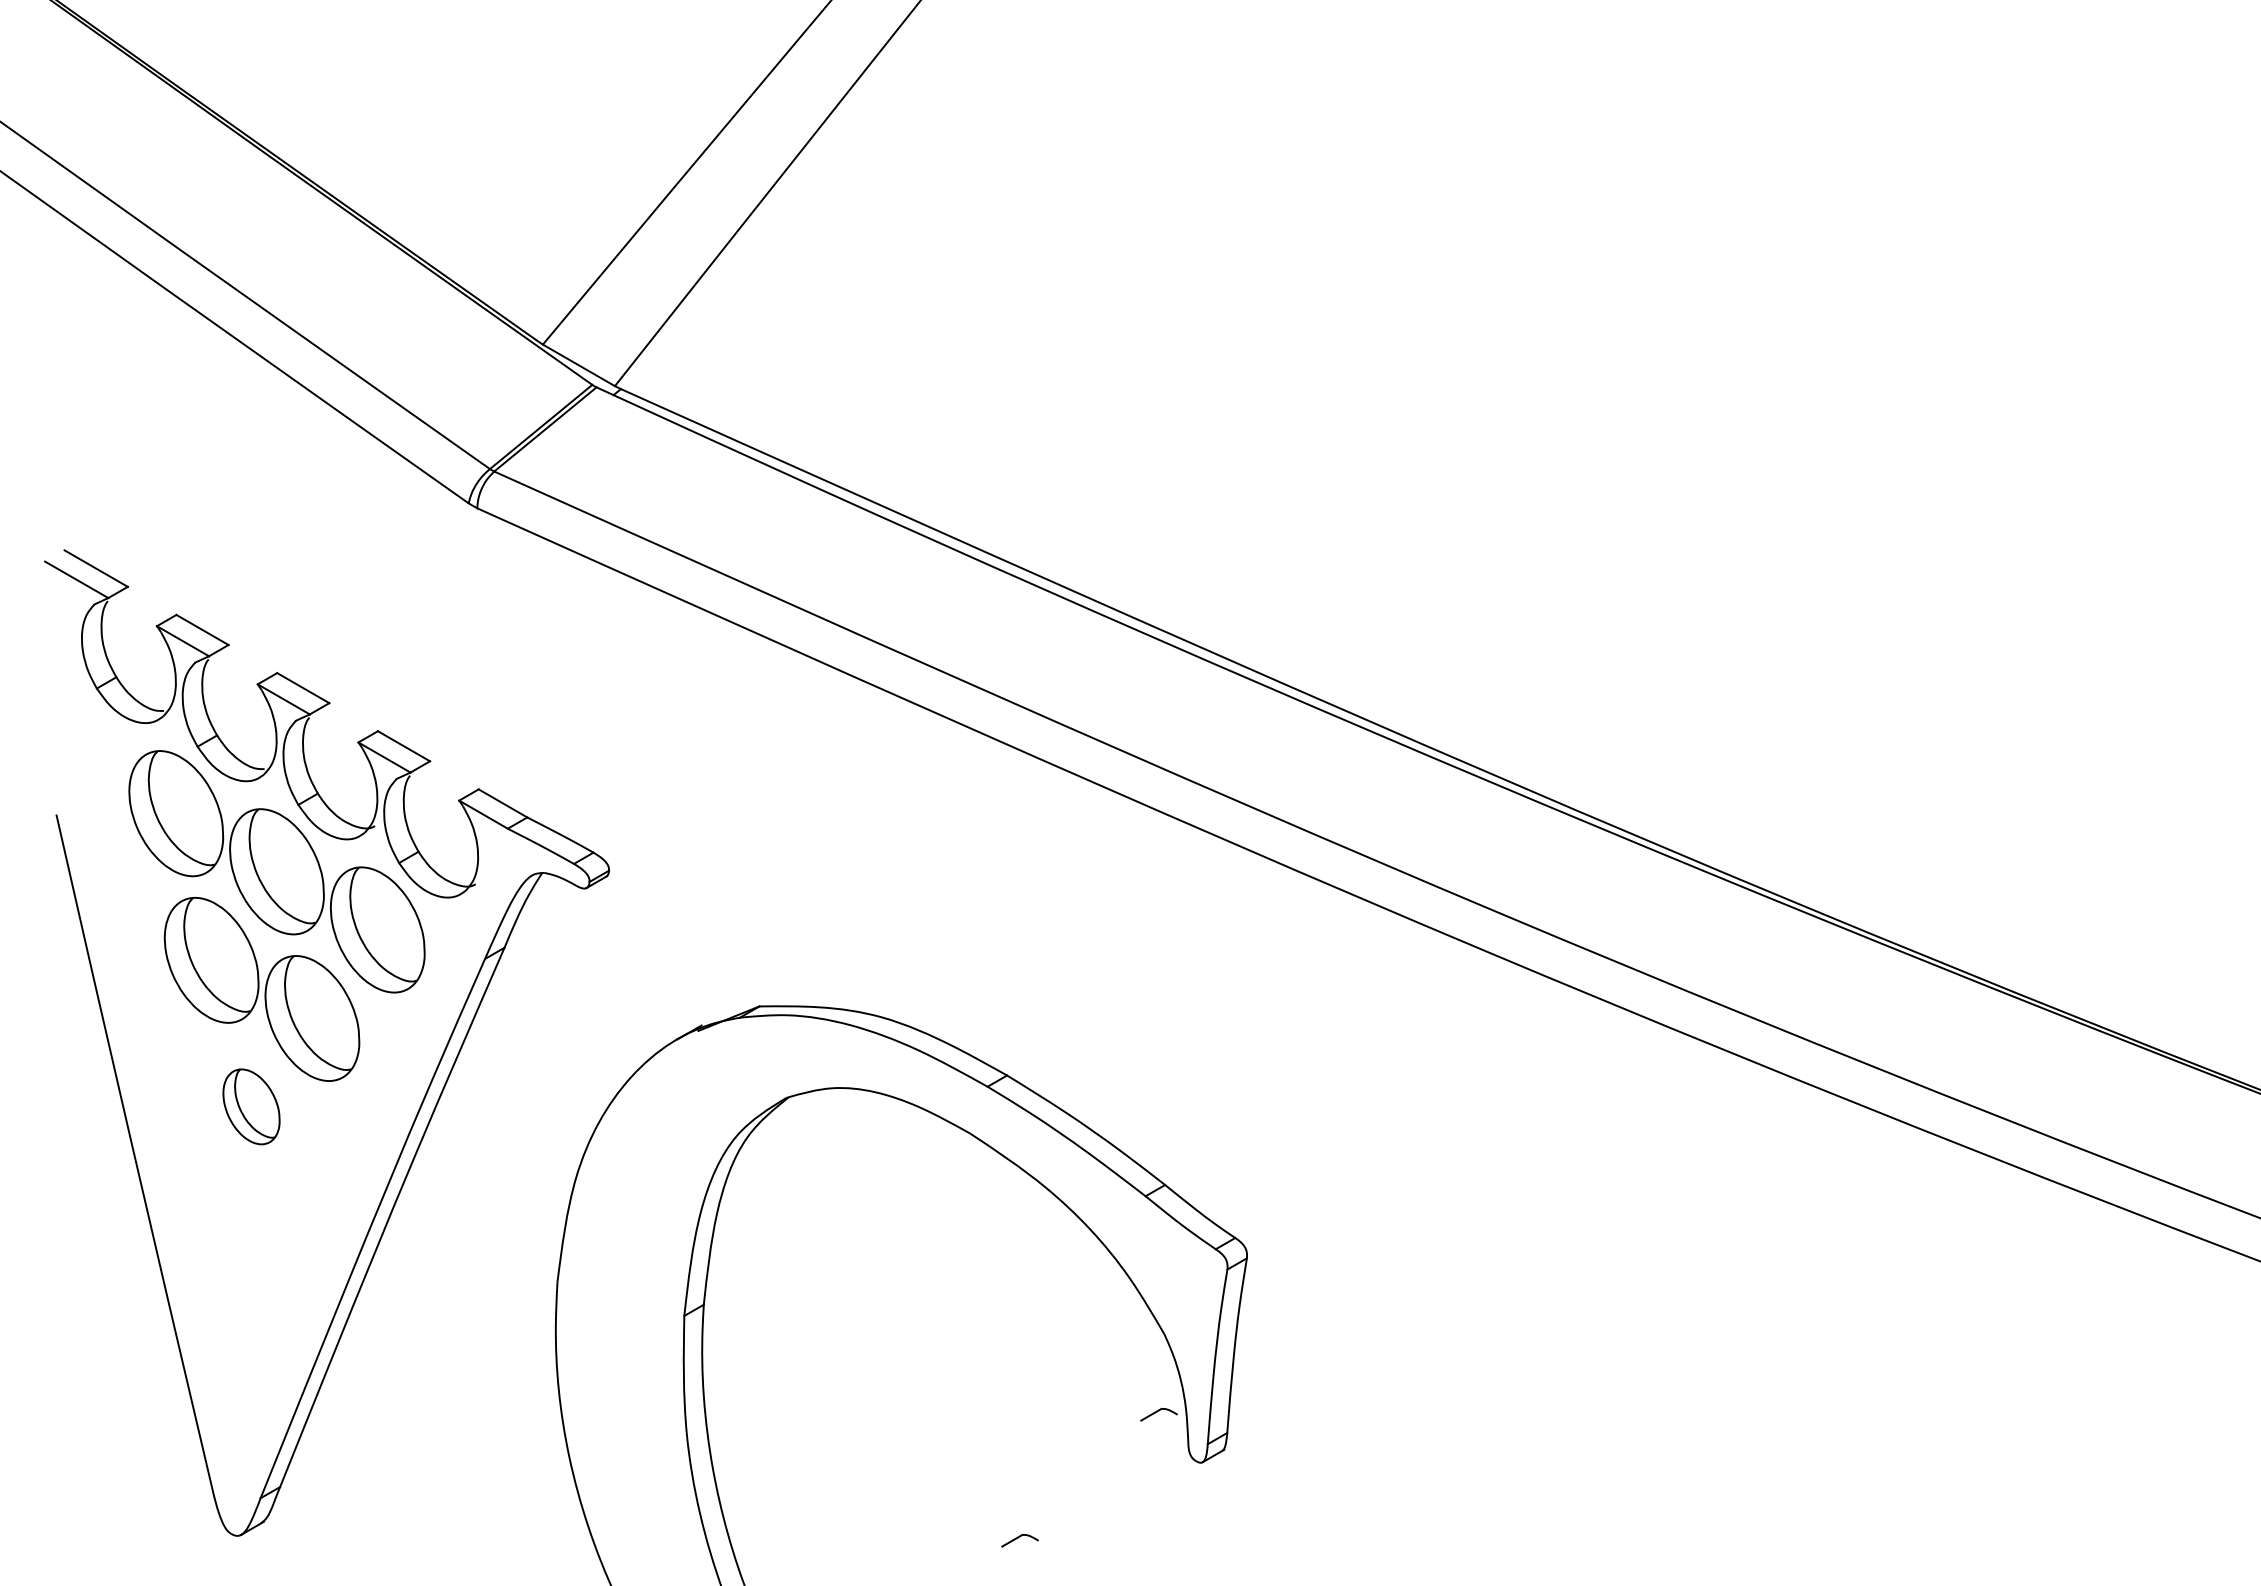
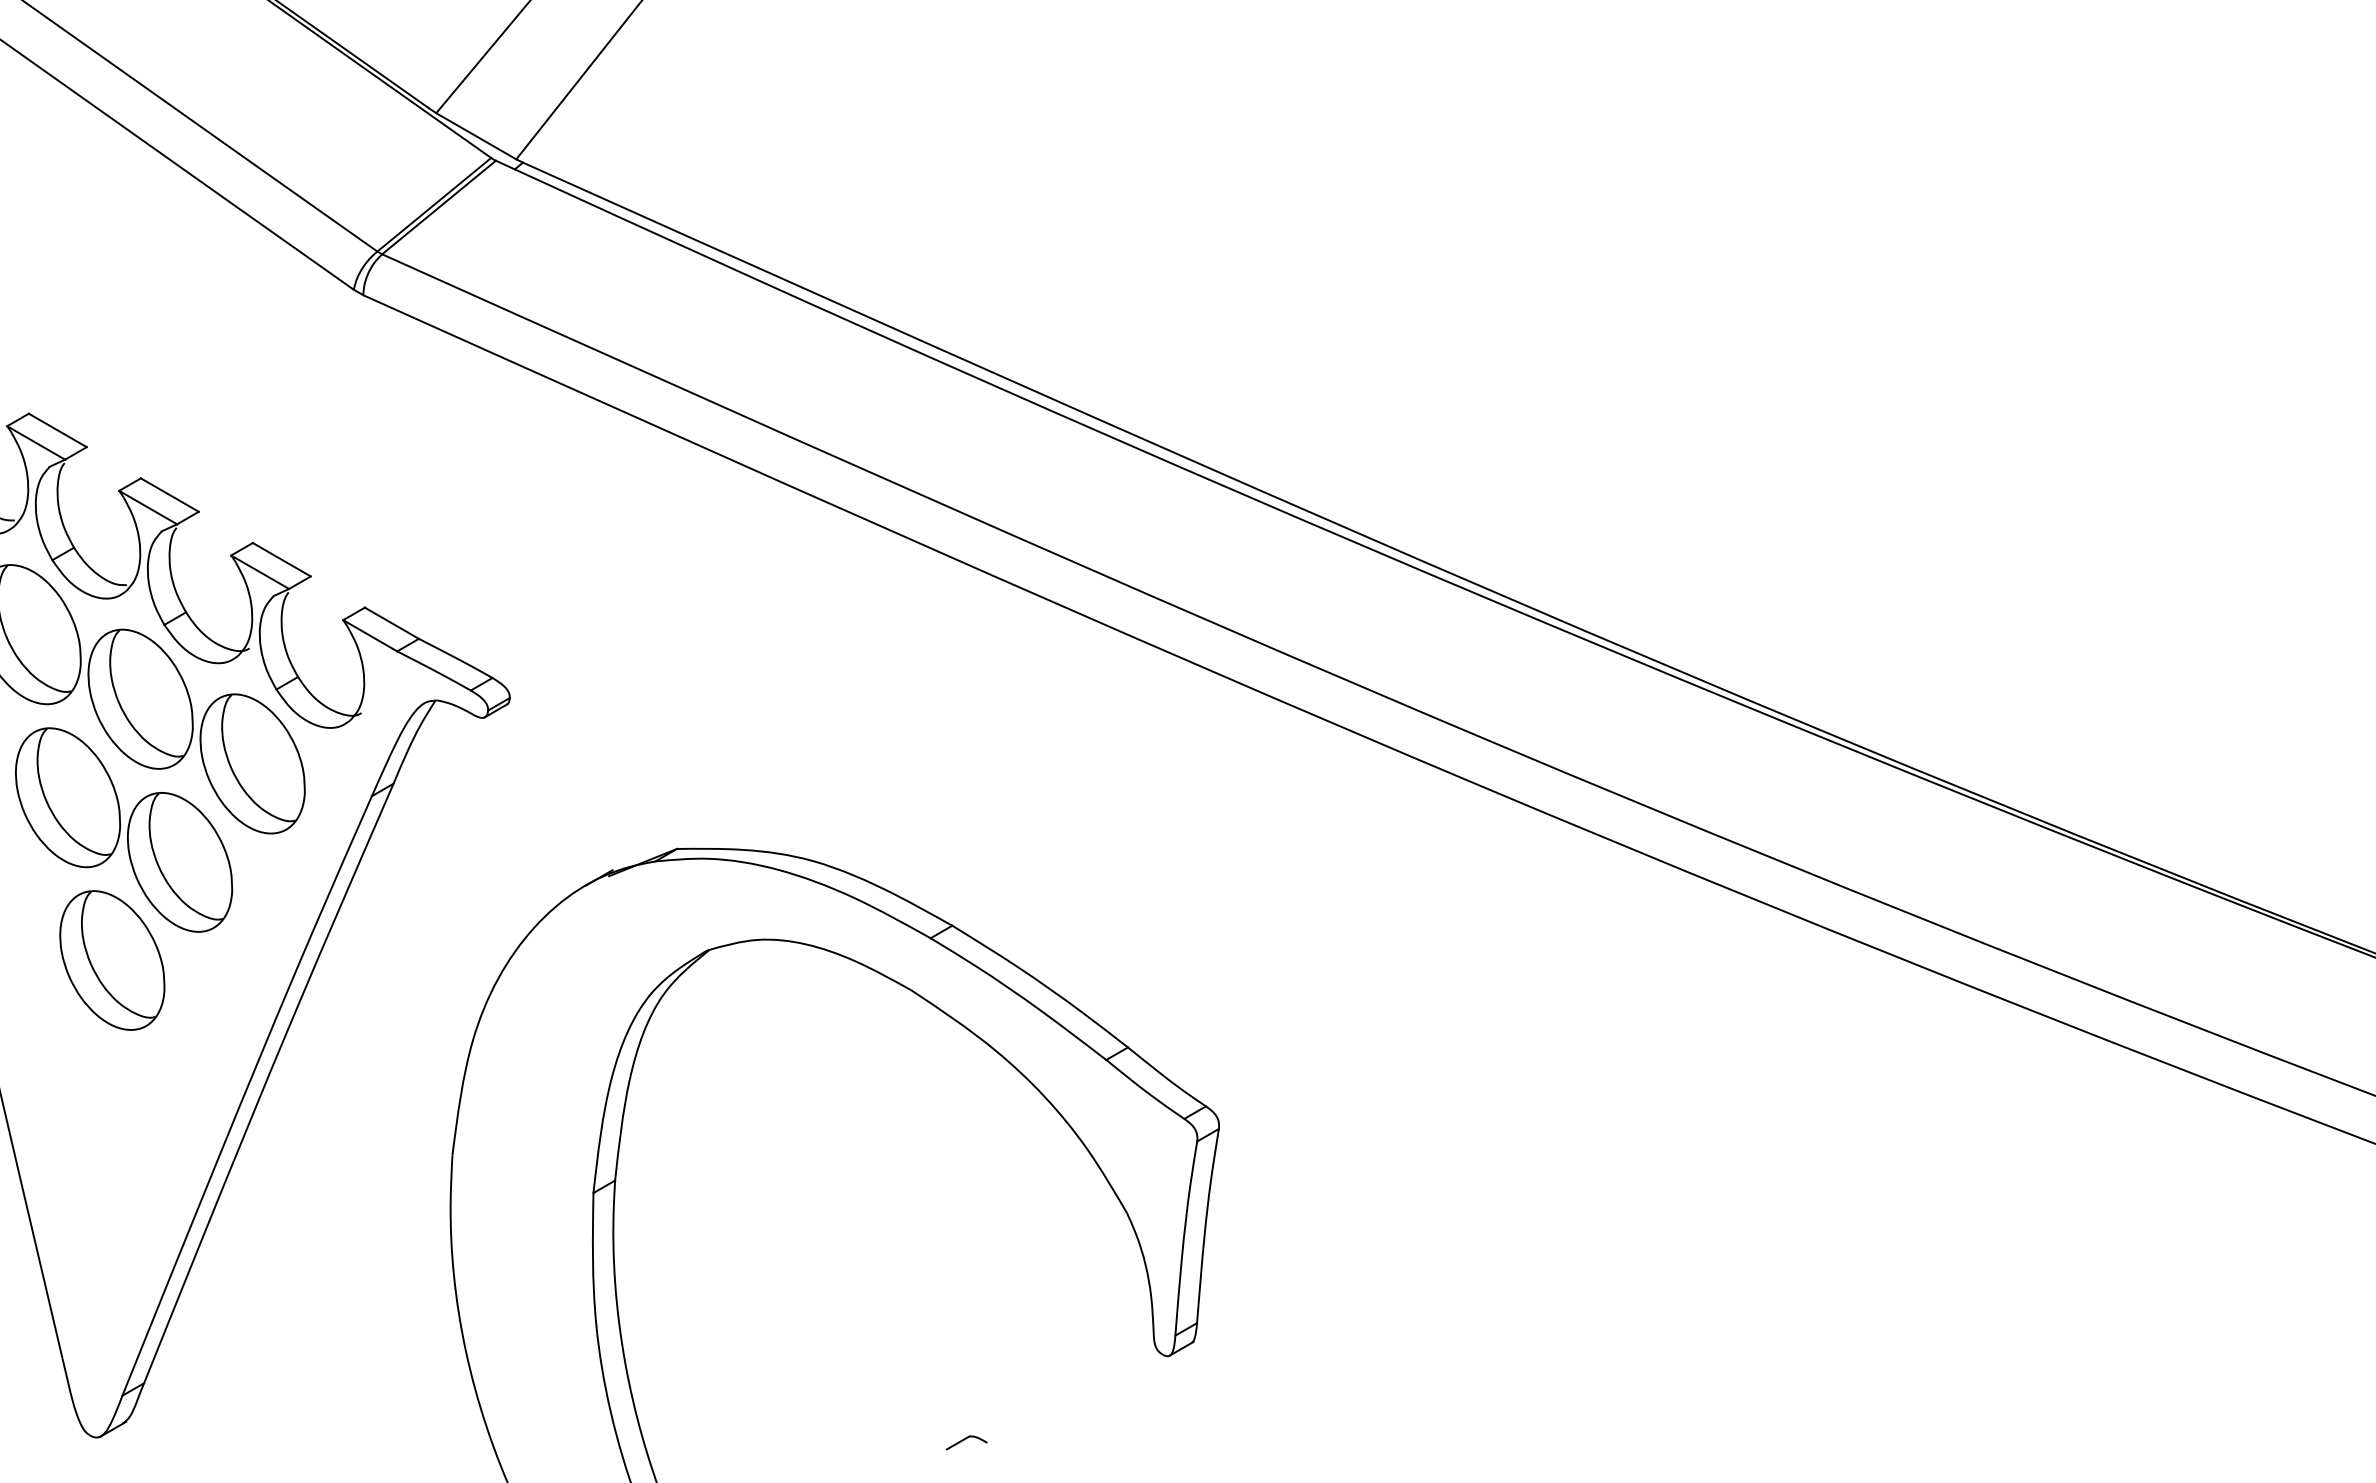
part: (251, 1106) -> (112, 960), size x1.67
part: (1158, 1414) -> (1120, 1302), removed

